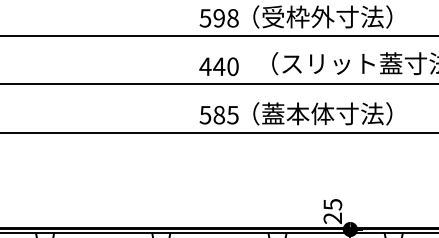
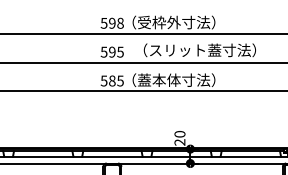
text: (217, 65) -> (111, 51), 440 -> 595
text: (332, 204) -> (179, 134), 25 -> 20

